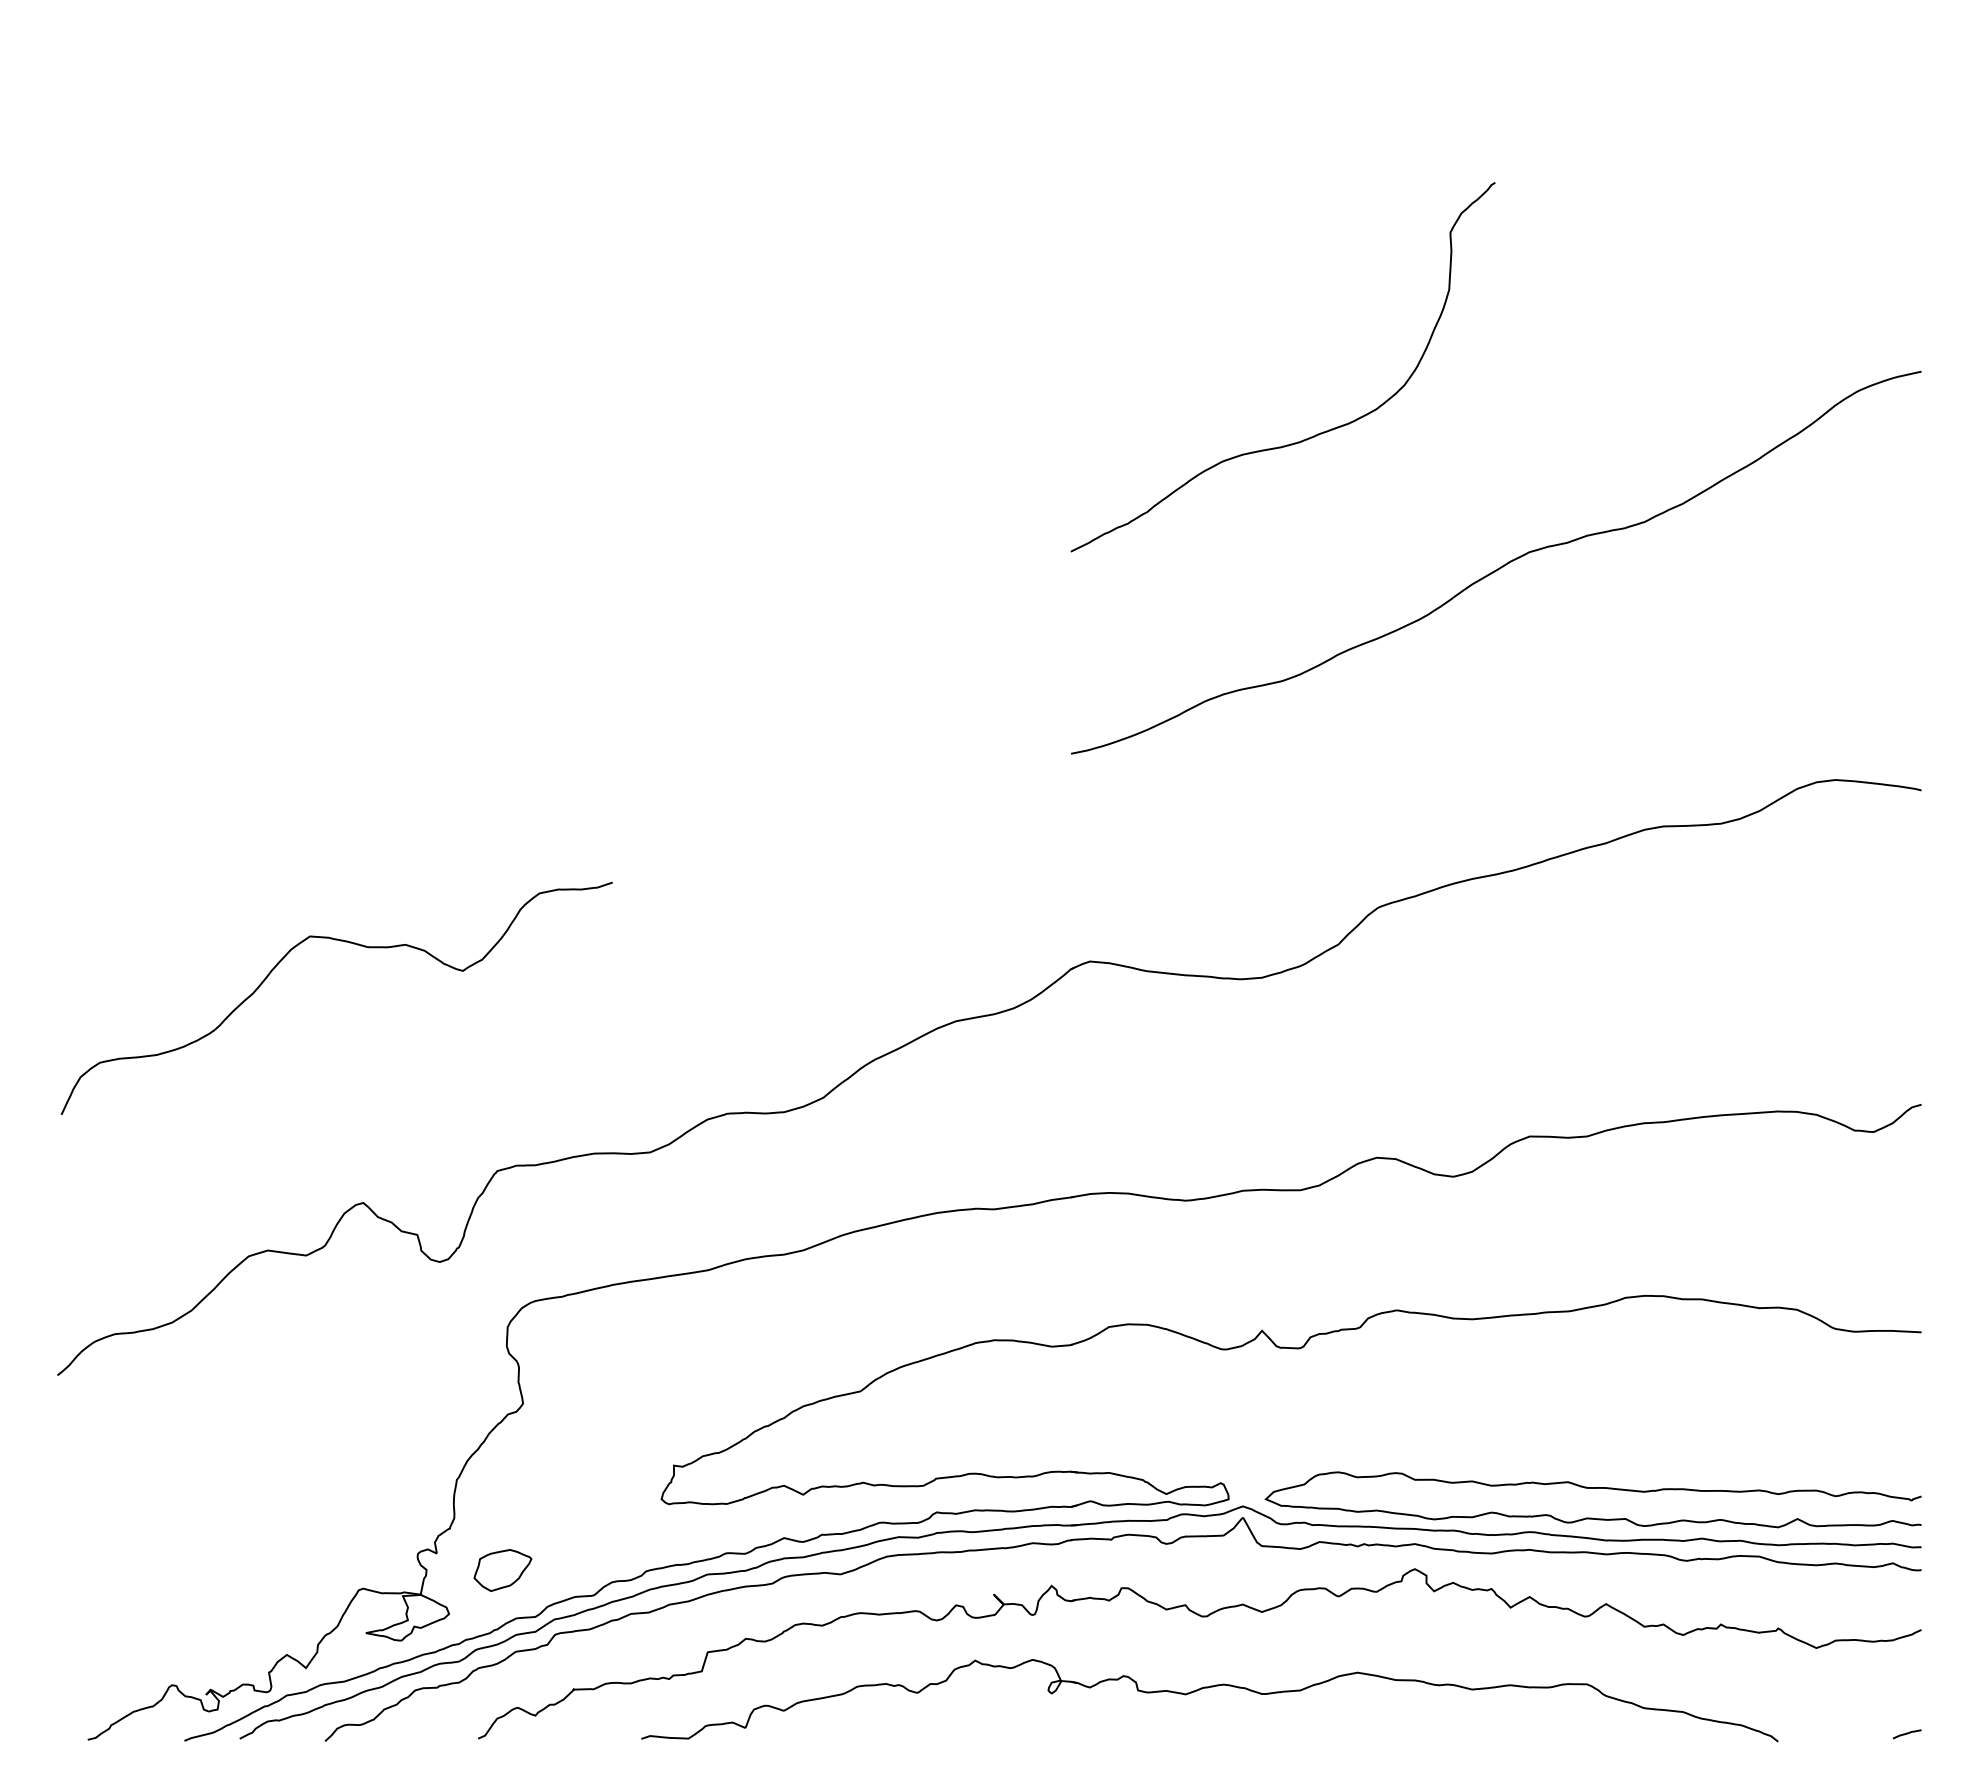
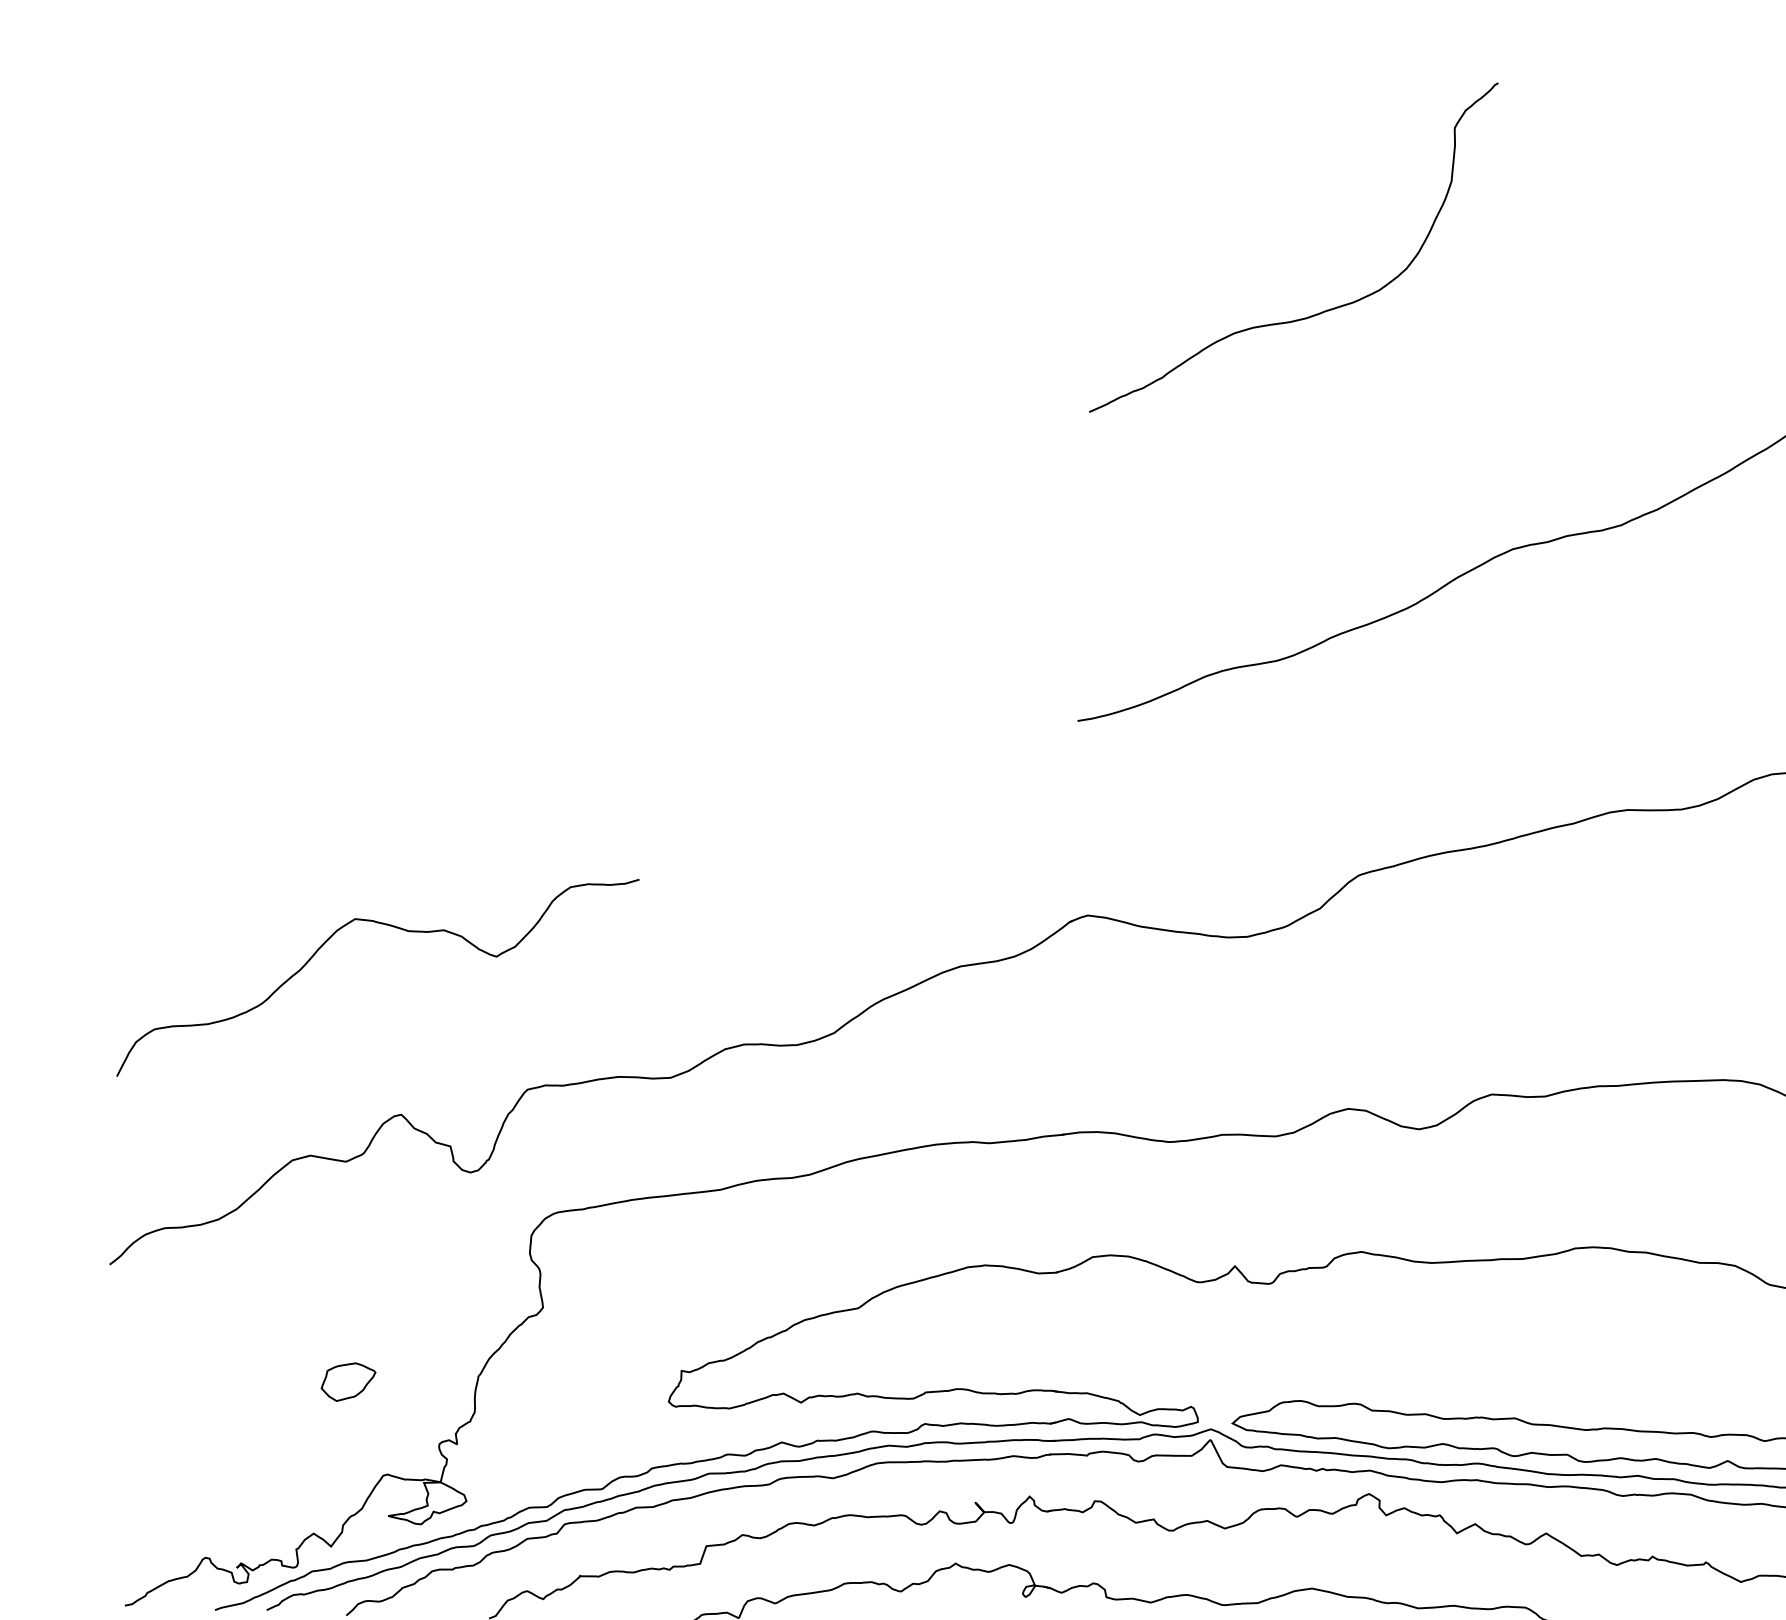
curve: (1308, 437) -> (1315, 314), moved
curve: (349, 943) -> (391, 927), moved
part: (502, 1570) -> (348, 1382), moved

